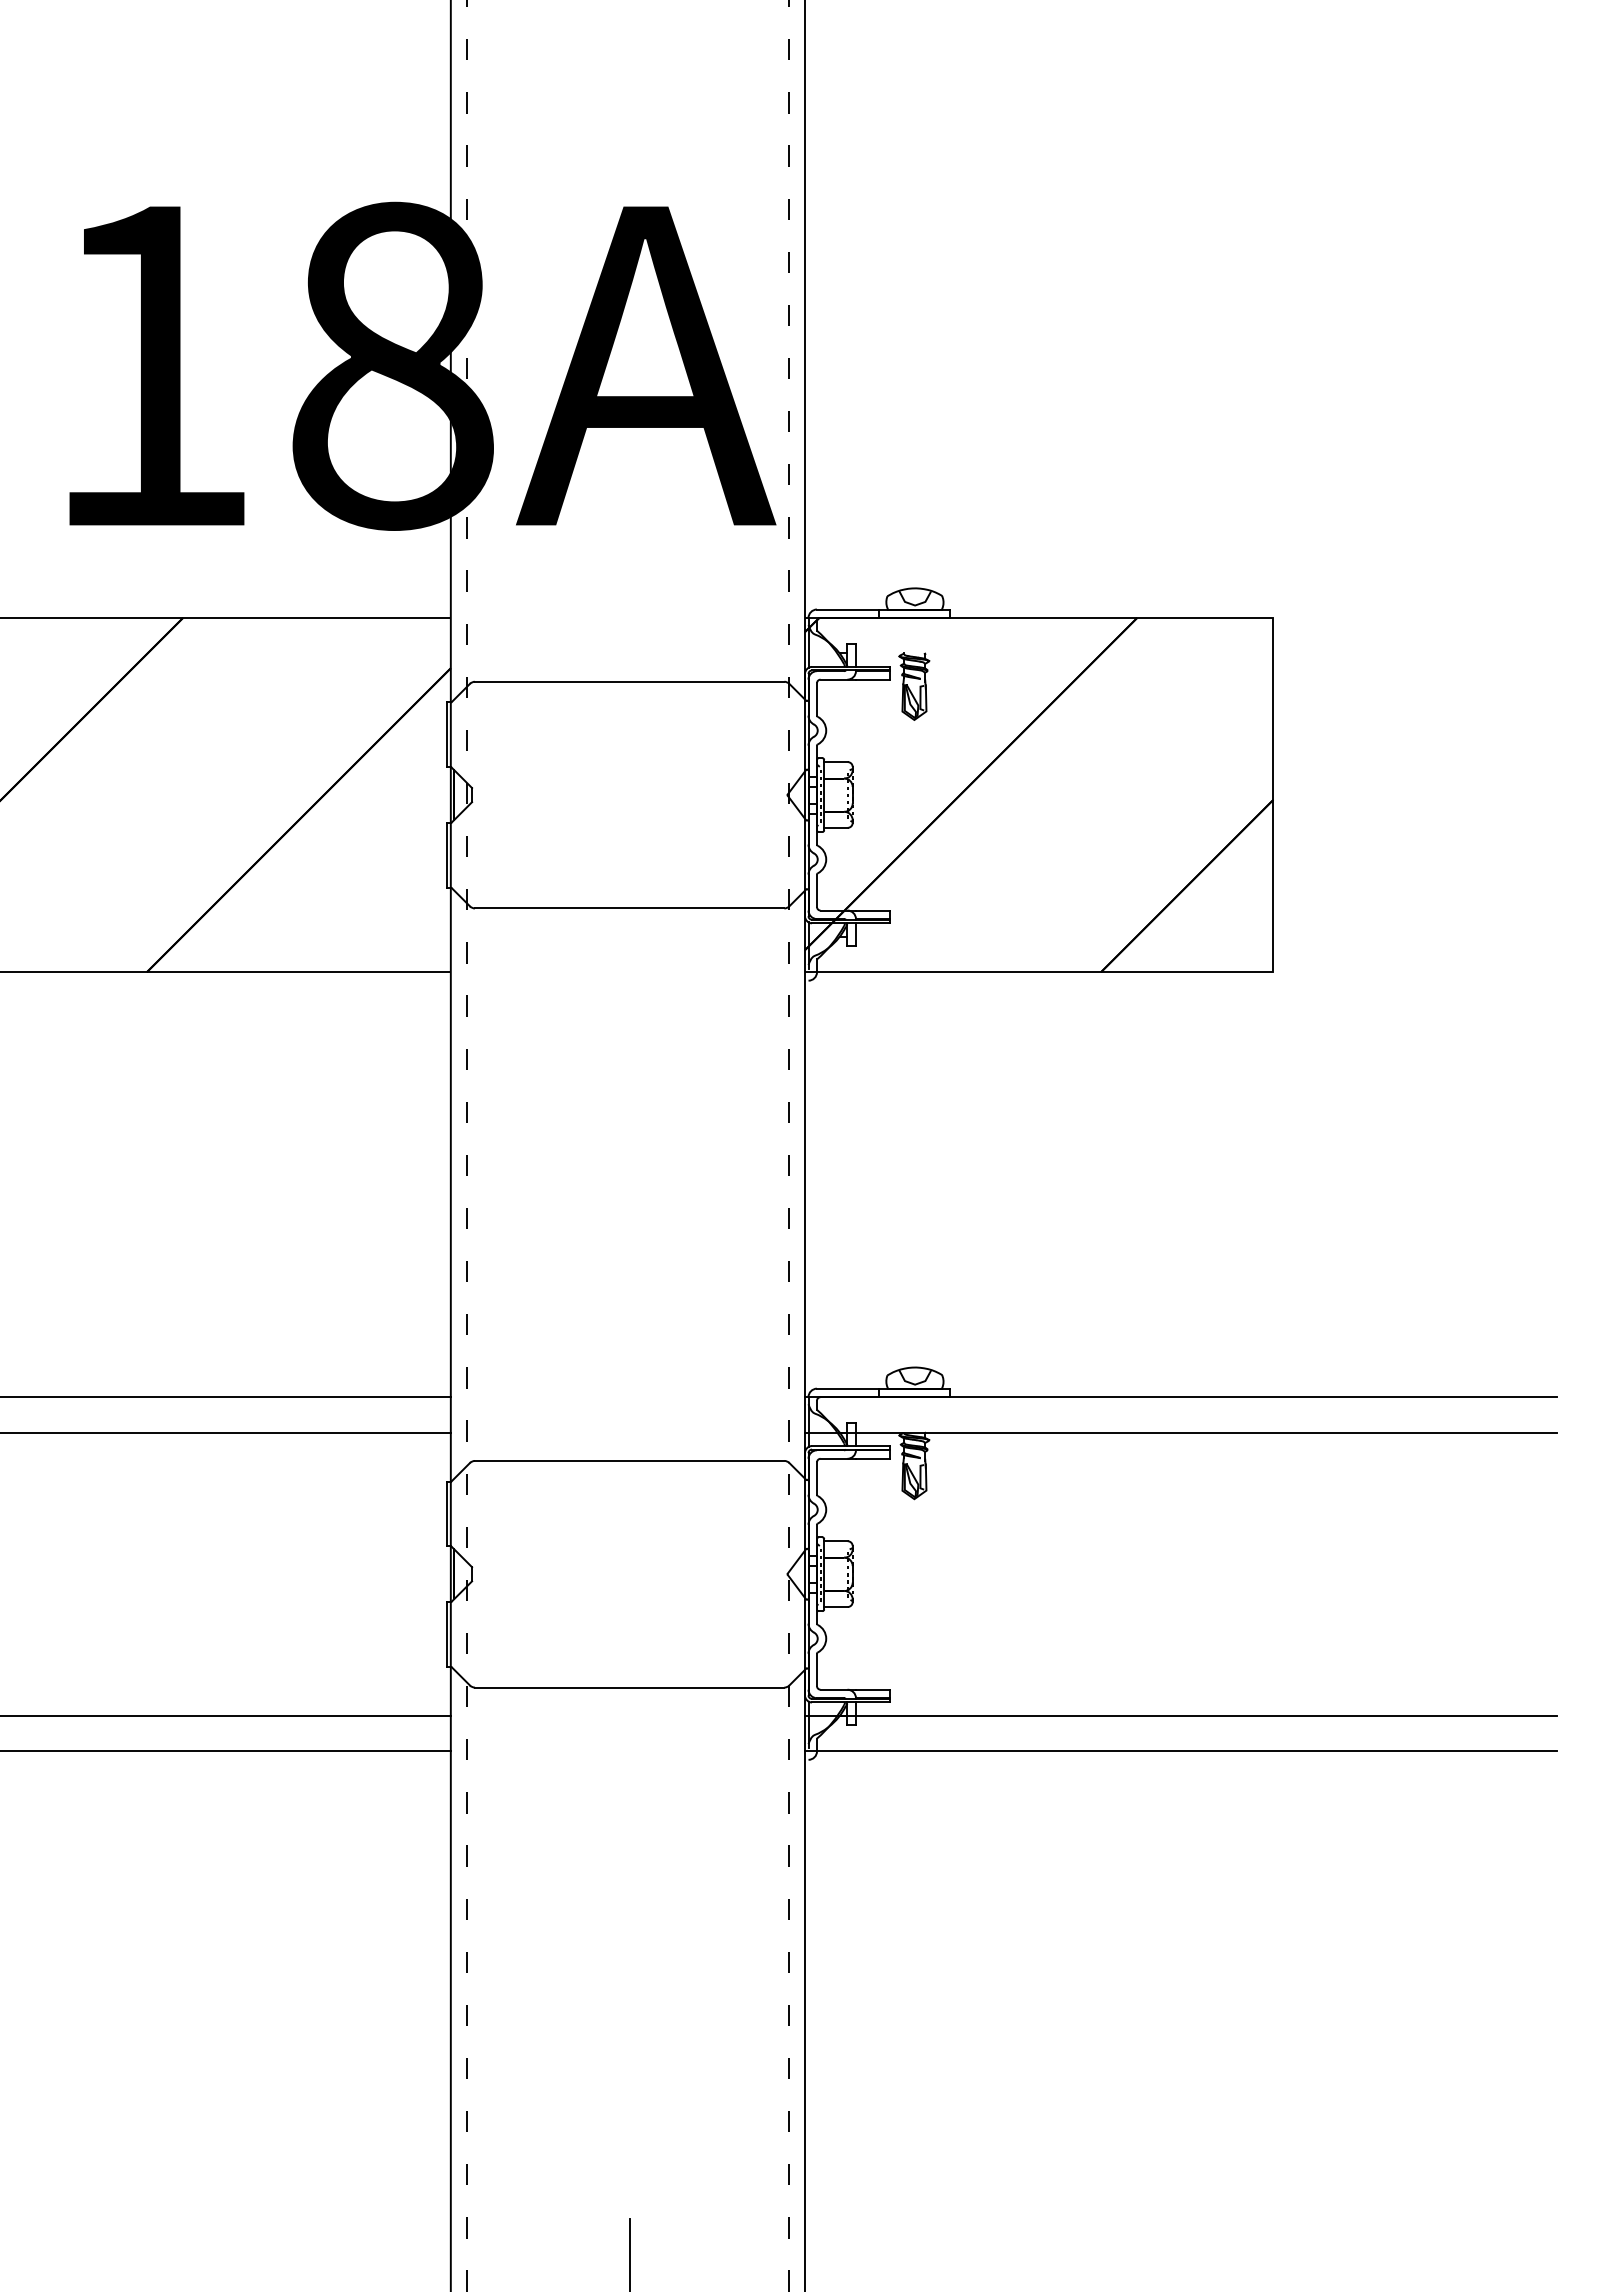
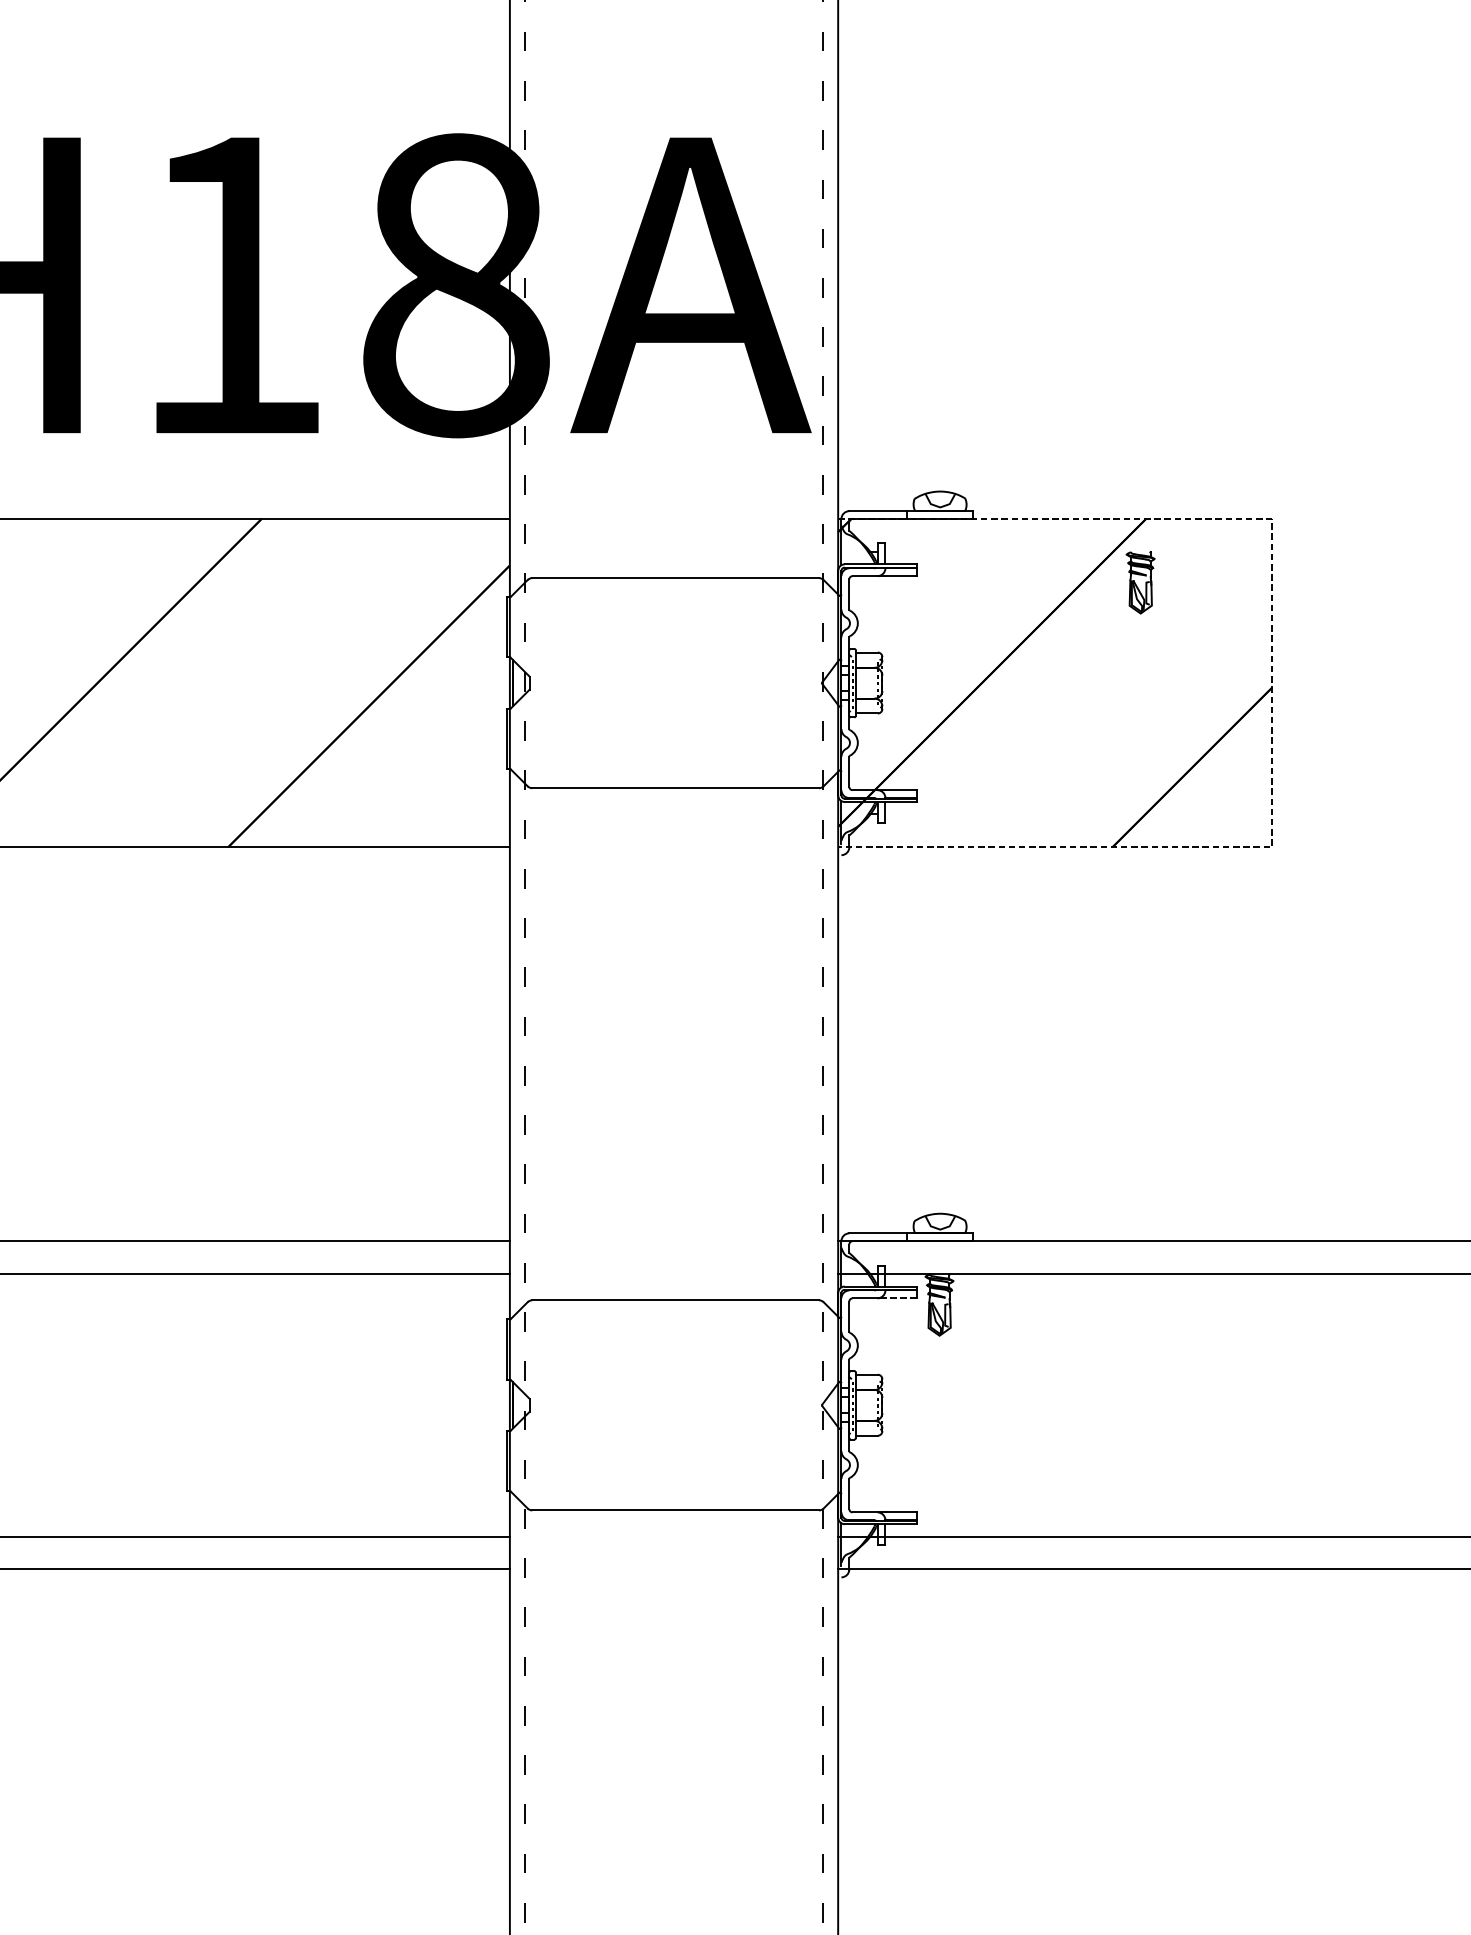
part: (914, 686) -> (1140, 582), moved
line: (1273, 795) -> (1272, 683), solid -> dashed
line: (873, 1458) -> (901, 1298), solid -> dashed

